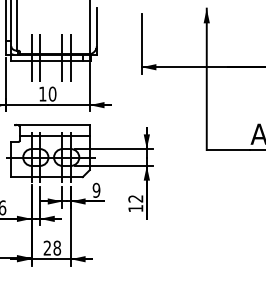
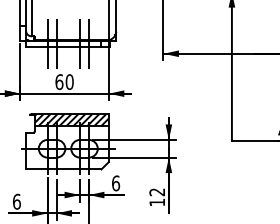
text: (42, 93) -> (59, 81), 10 -> 60
hatch: (54, 130) -> (71, 120), added
text: (96, 189) -> (115, 182), 9 -> 6

